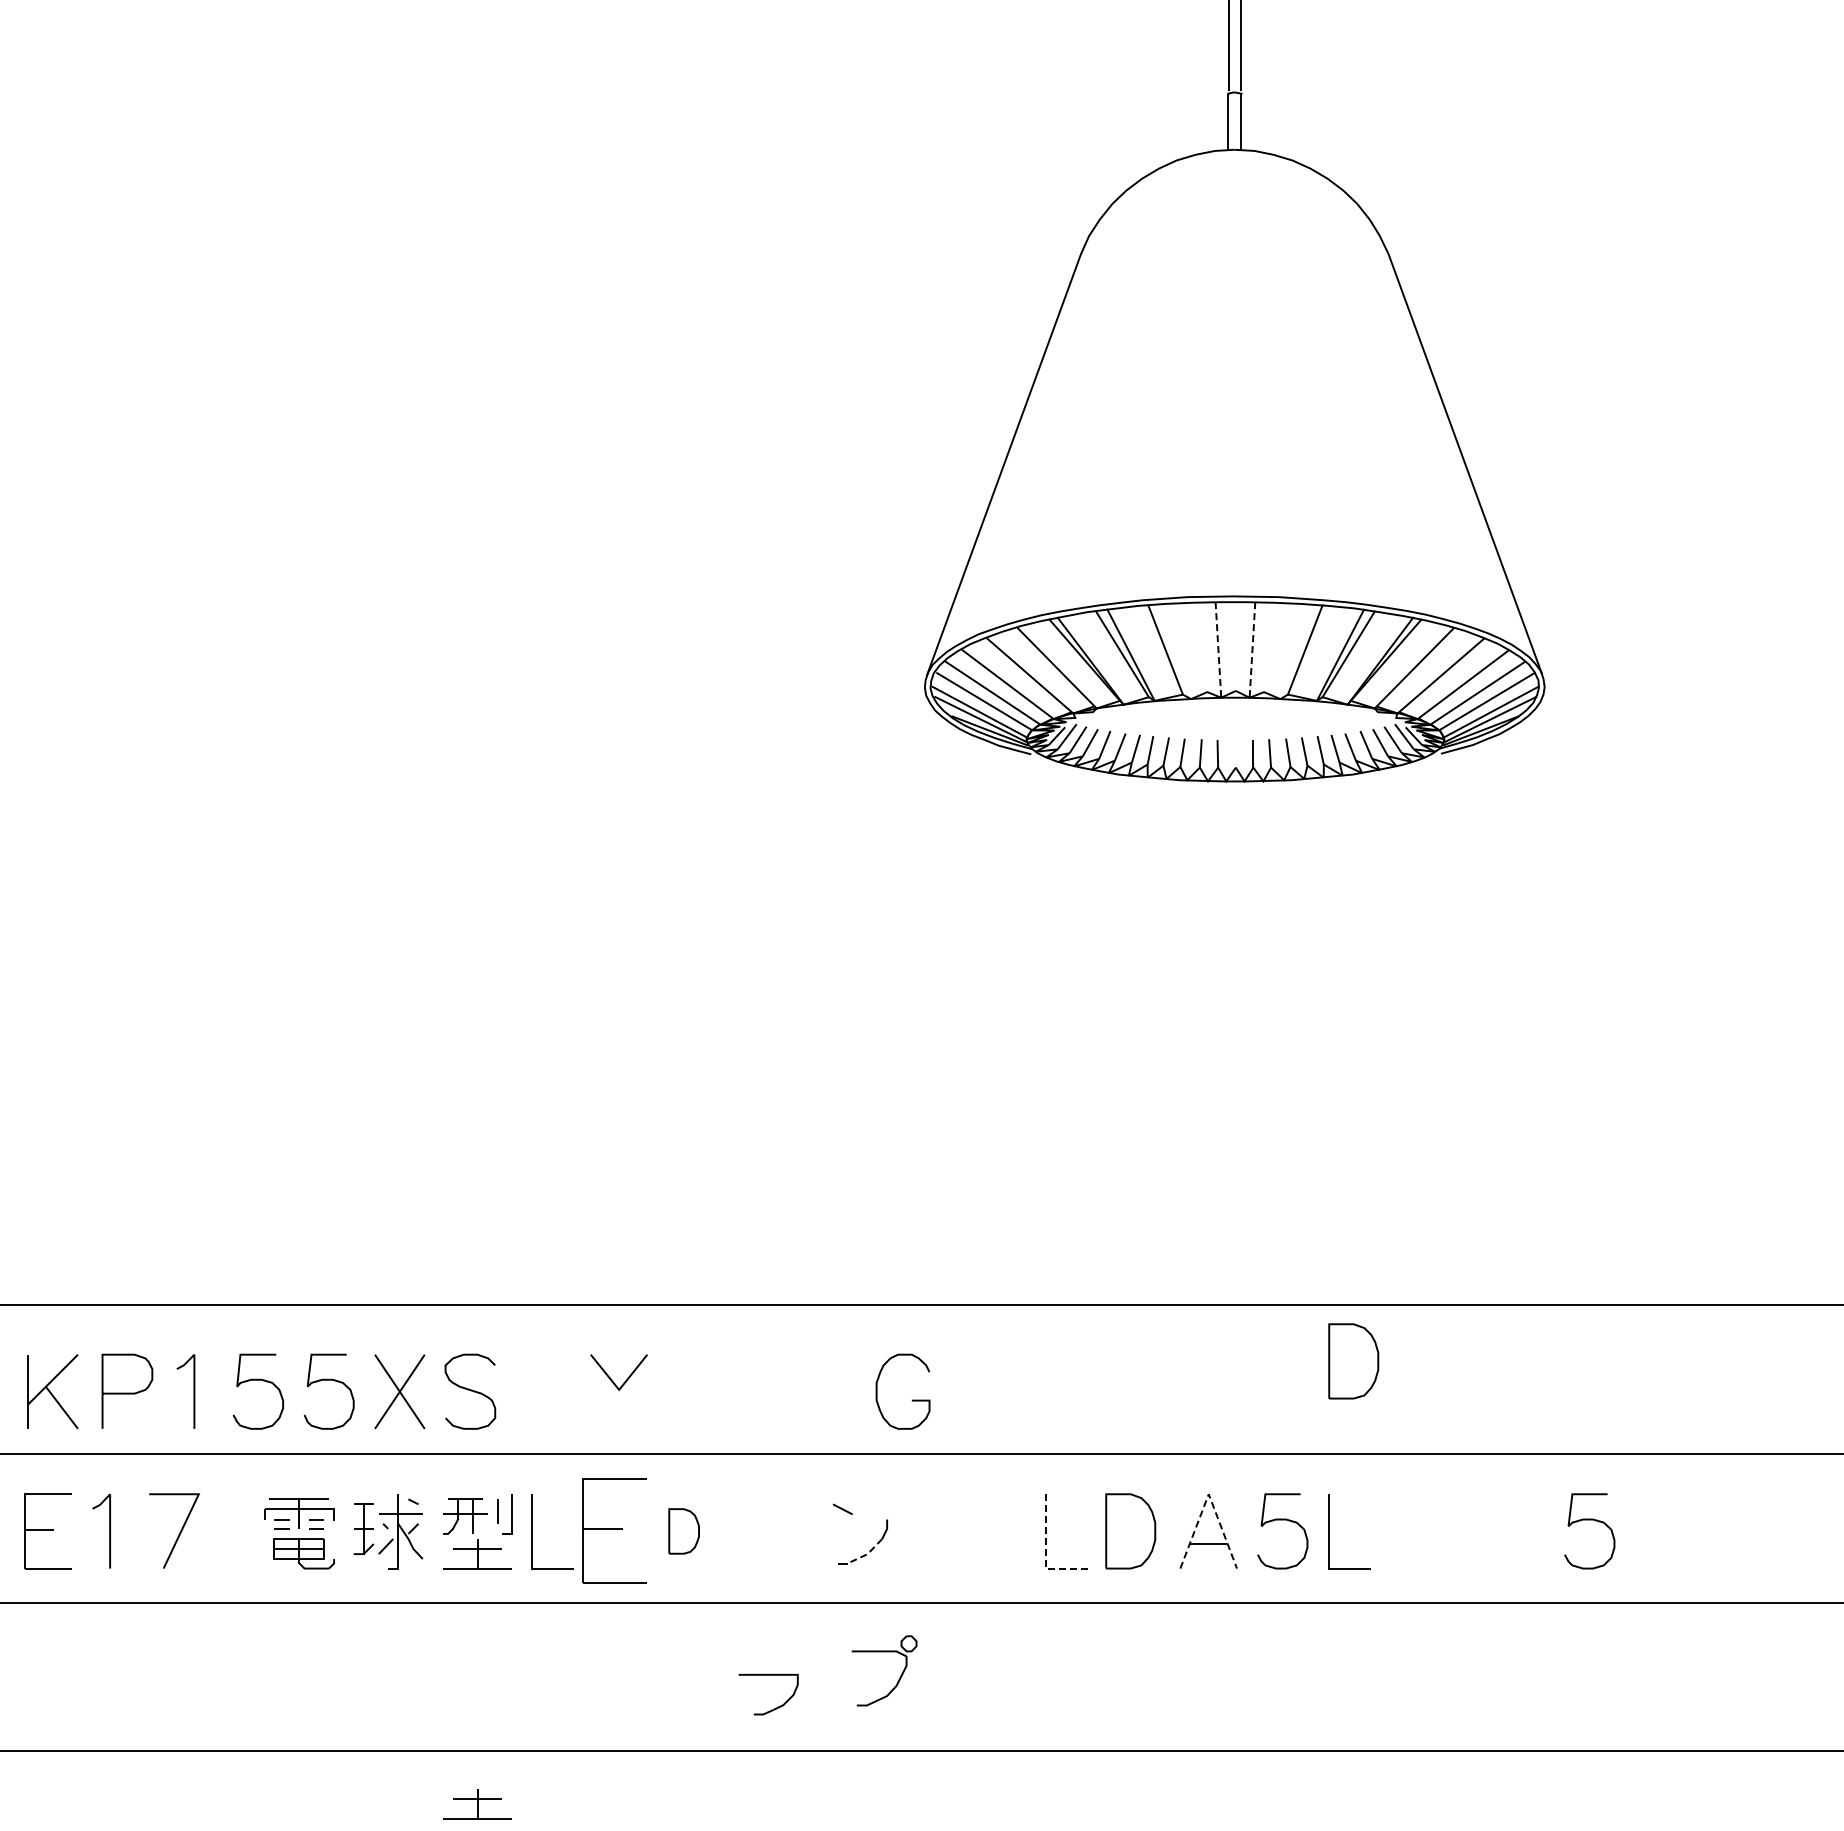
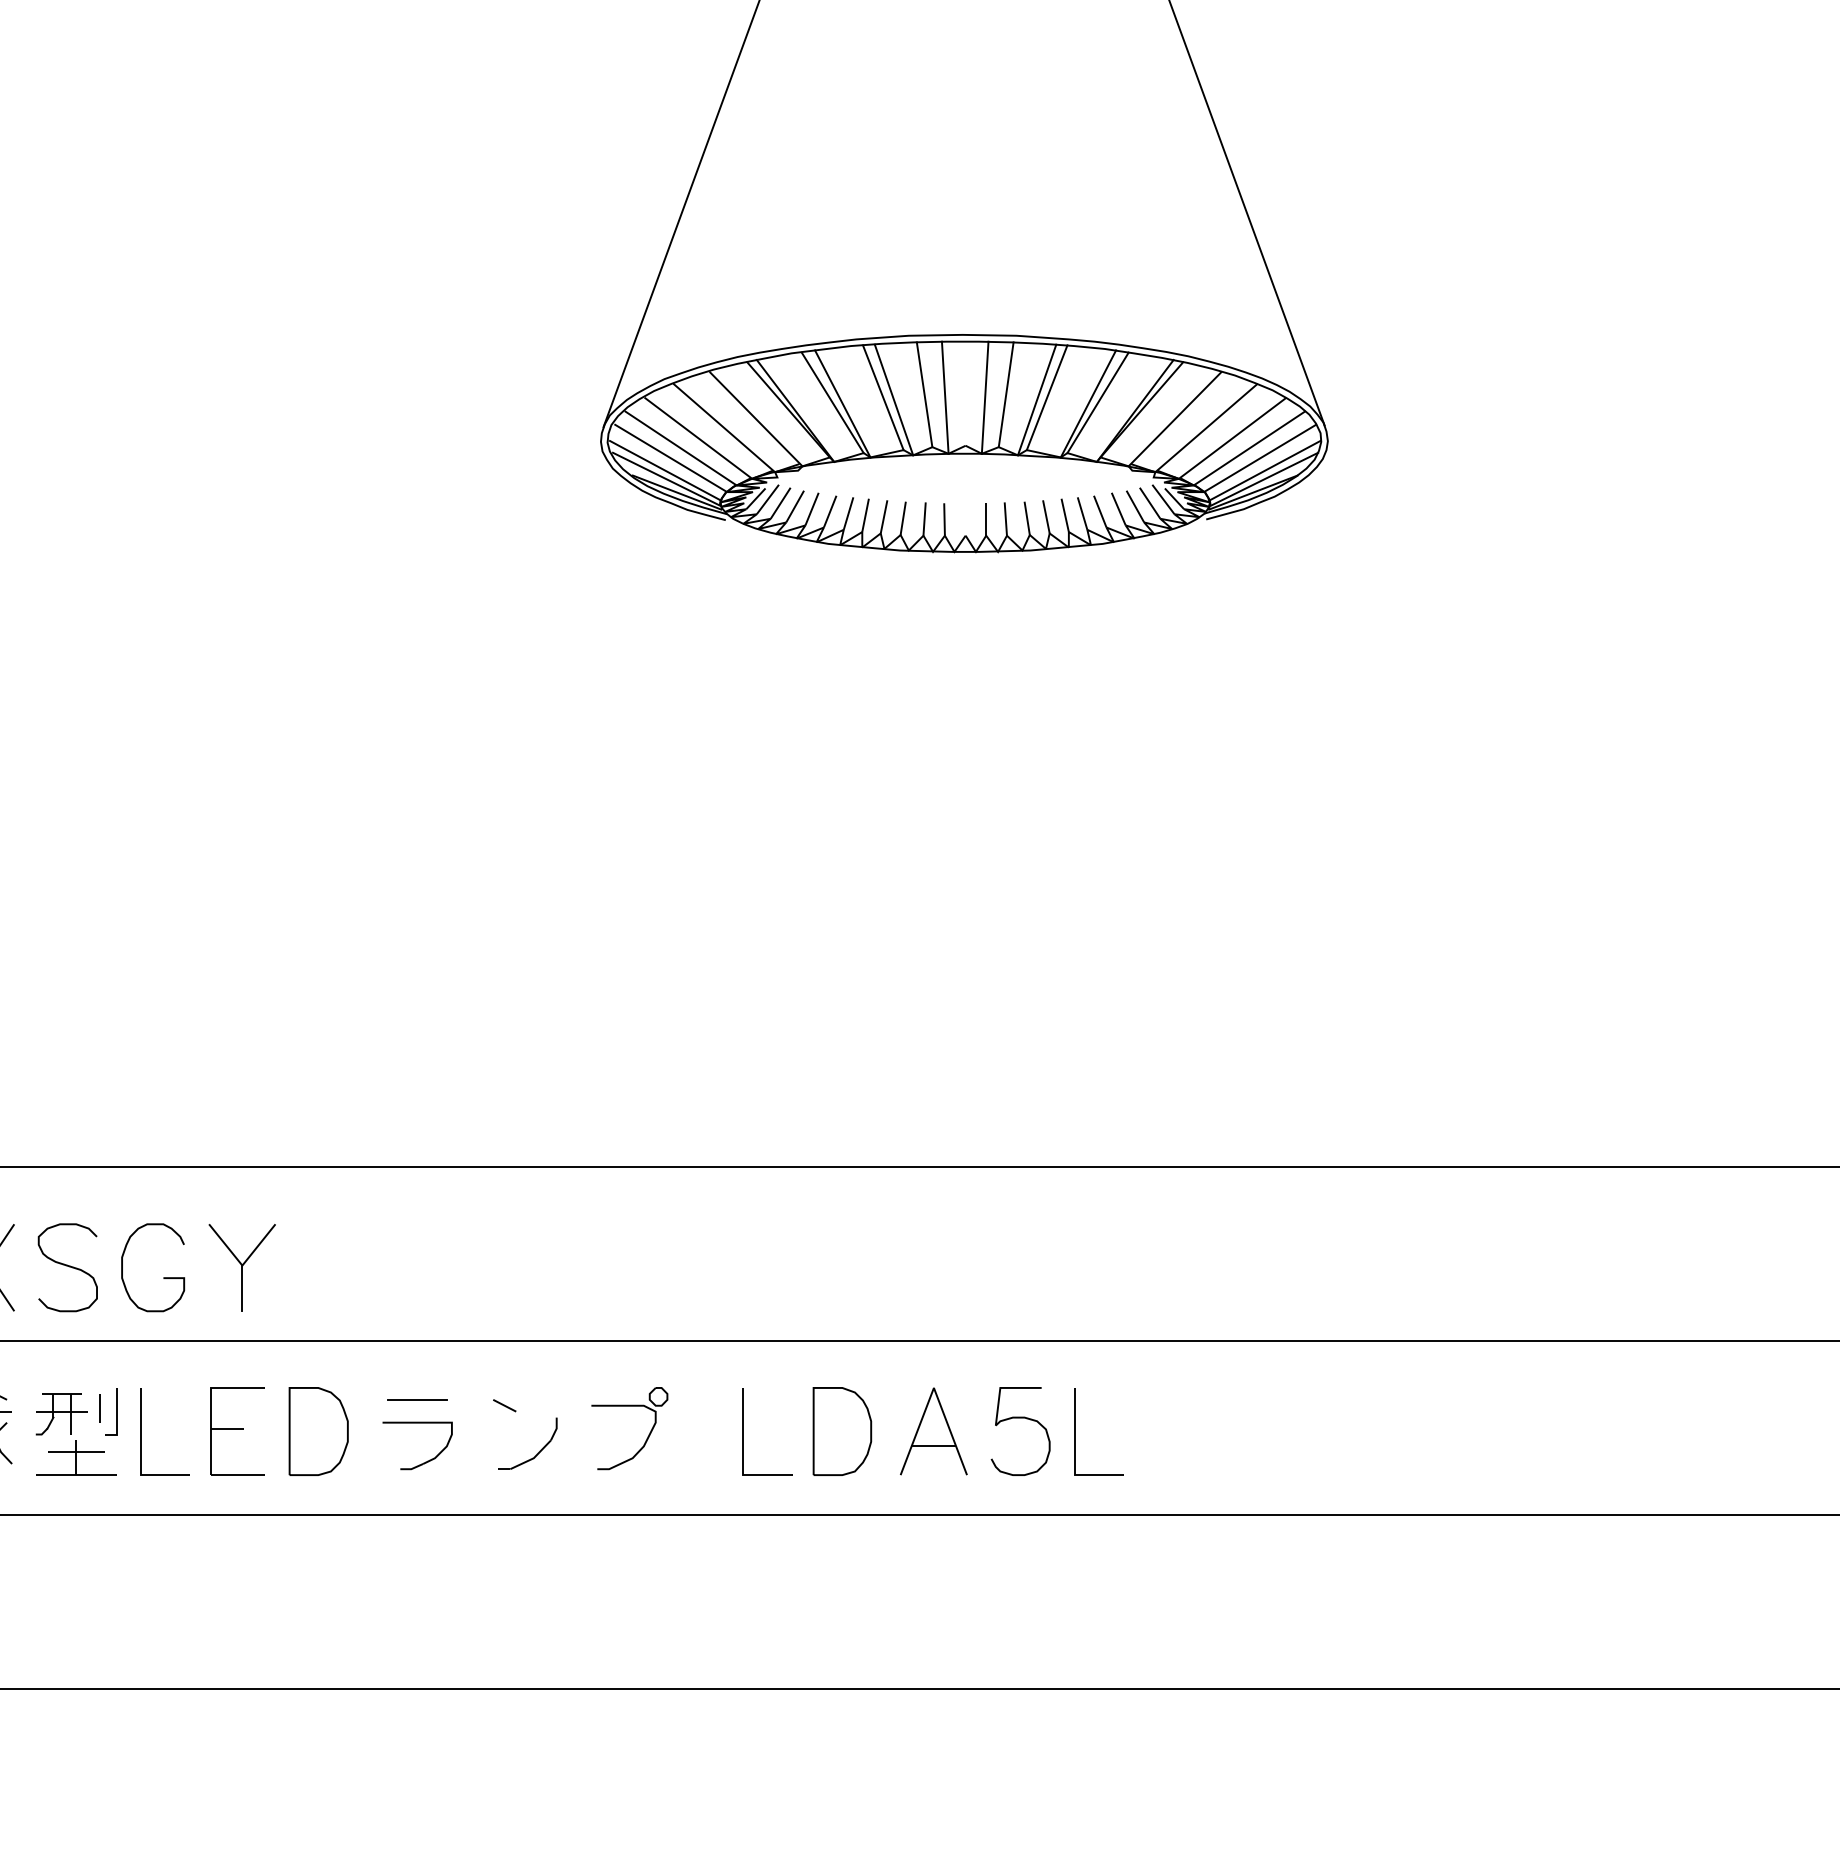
line: (1200, 647) -> (924, 394), added
line: (1270, 647) -> (1006, 394), added
line: (1218, 649) -> (945, 397), dashed -> solid
line: (1252, 649) -> (985, 397), dashed -> solid
line: (1174, 651) -> (893, 399), added
line: (1296, 651) -> (1036, 399), added
part: (1353, 1361) -> (1103, 1232), removed
curve: (911, 1400) -> (163, 1278), moved
line: (619, 1408) -> (242, 1287), added
line: (1208, 1494) -> (933, 1388), dashed -> solid
line: (768, 1504) -> (417, 1399), added
curve: (1589, 1520) -> (1380, 1418), removed
part: (614, 1531) -> (236, 1431), size x0.71
part: (683, 1531) -> (317, 1431), size x1.67
line: (1045, 1553) -> (742, 1457), dashed -> solid
line: (867, 1554) -> (533, 1458), dashed -> solid
part: (899, 1677) -> (647, 1436), moved
part: (773, 1708) -> (423, 1462), moved
part: (477, 1804) -> (76, 1751), removed

